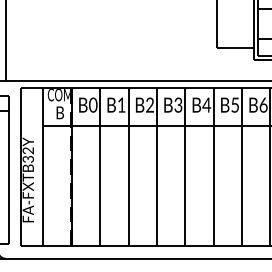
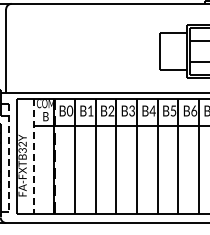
line: (43, 167) -> (33, 156), solid -> dashed
line: (8, 170) -> (8, 158), solid -> dashed

